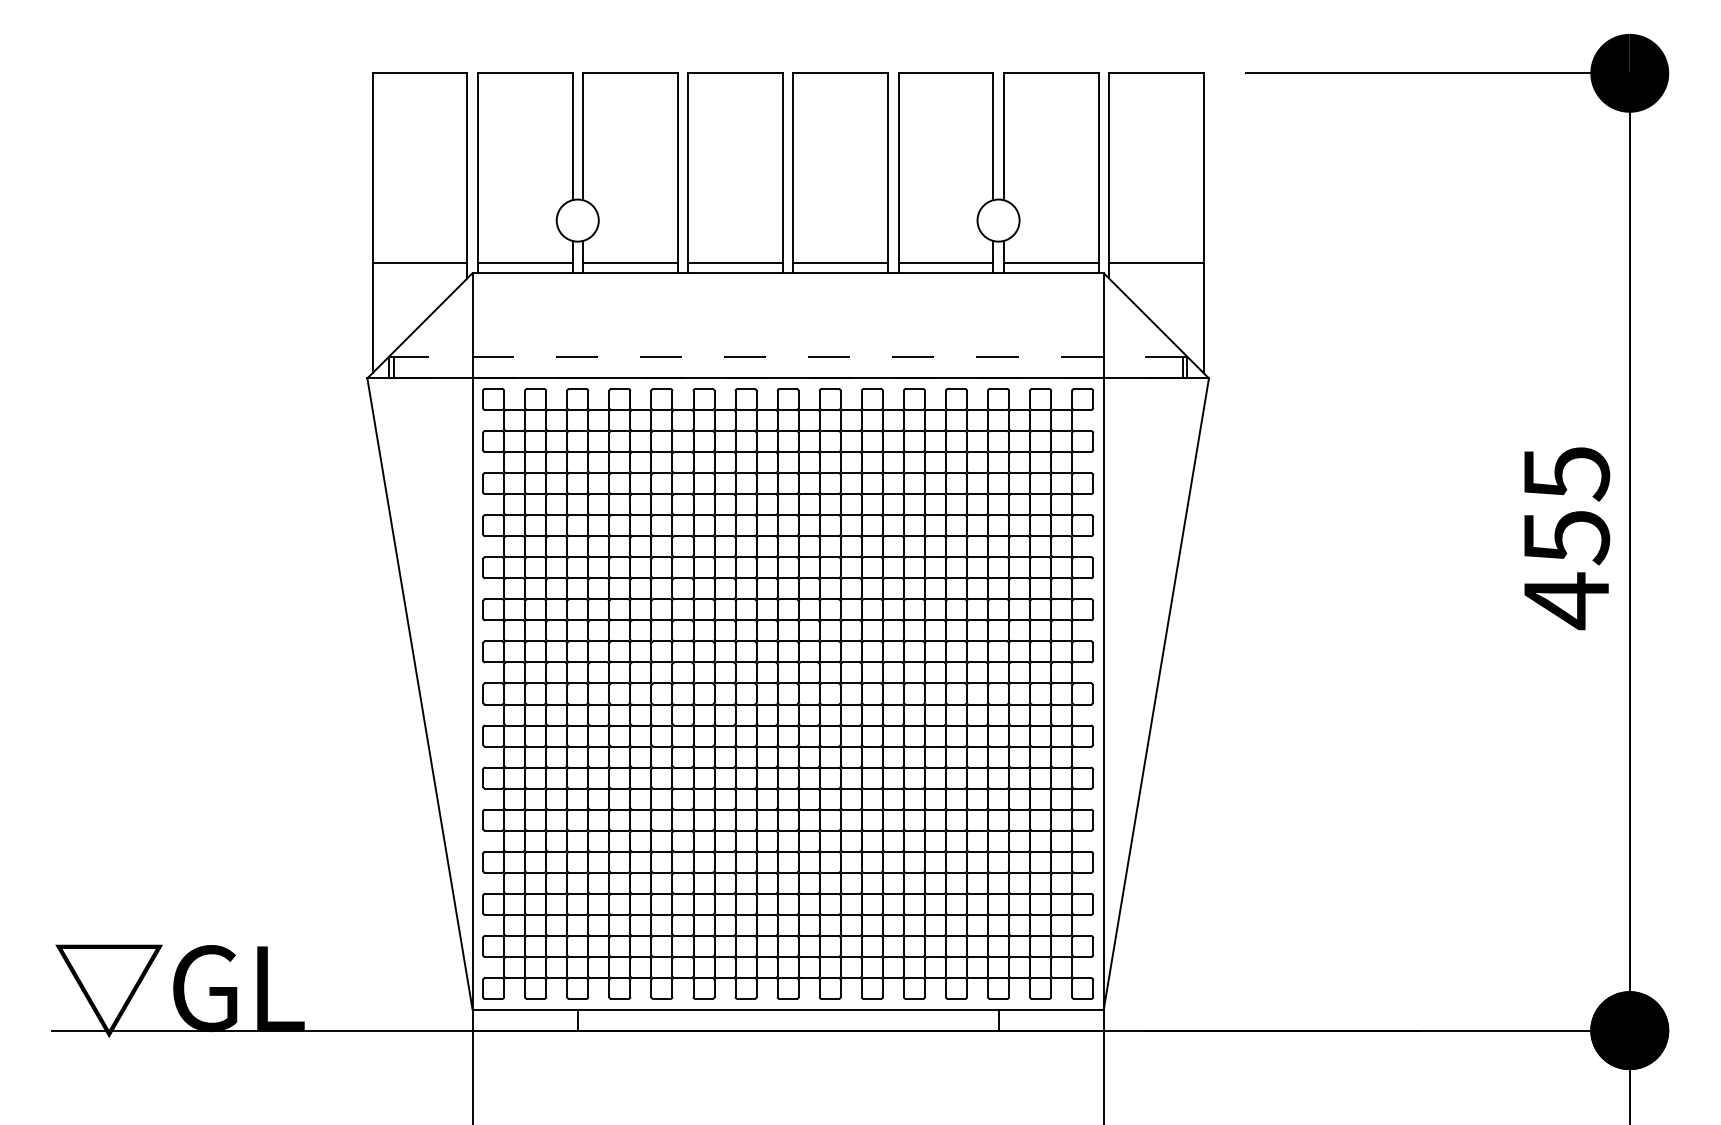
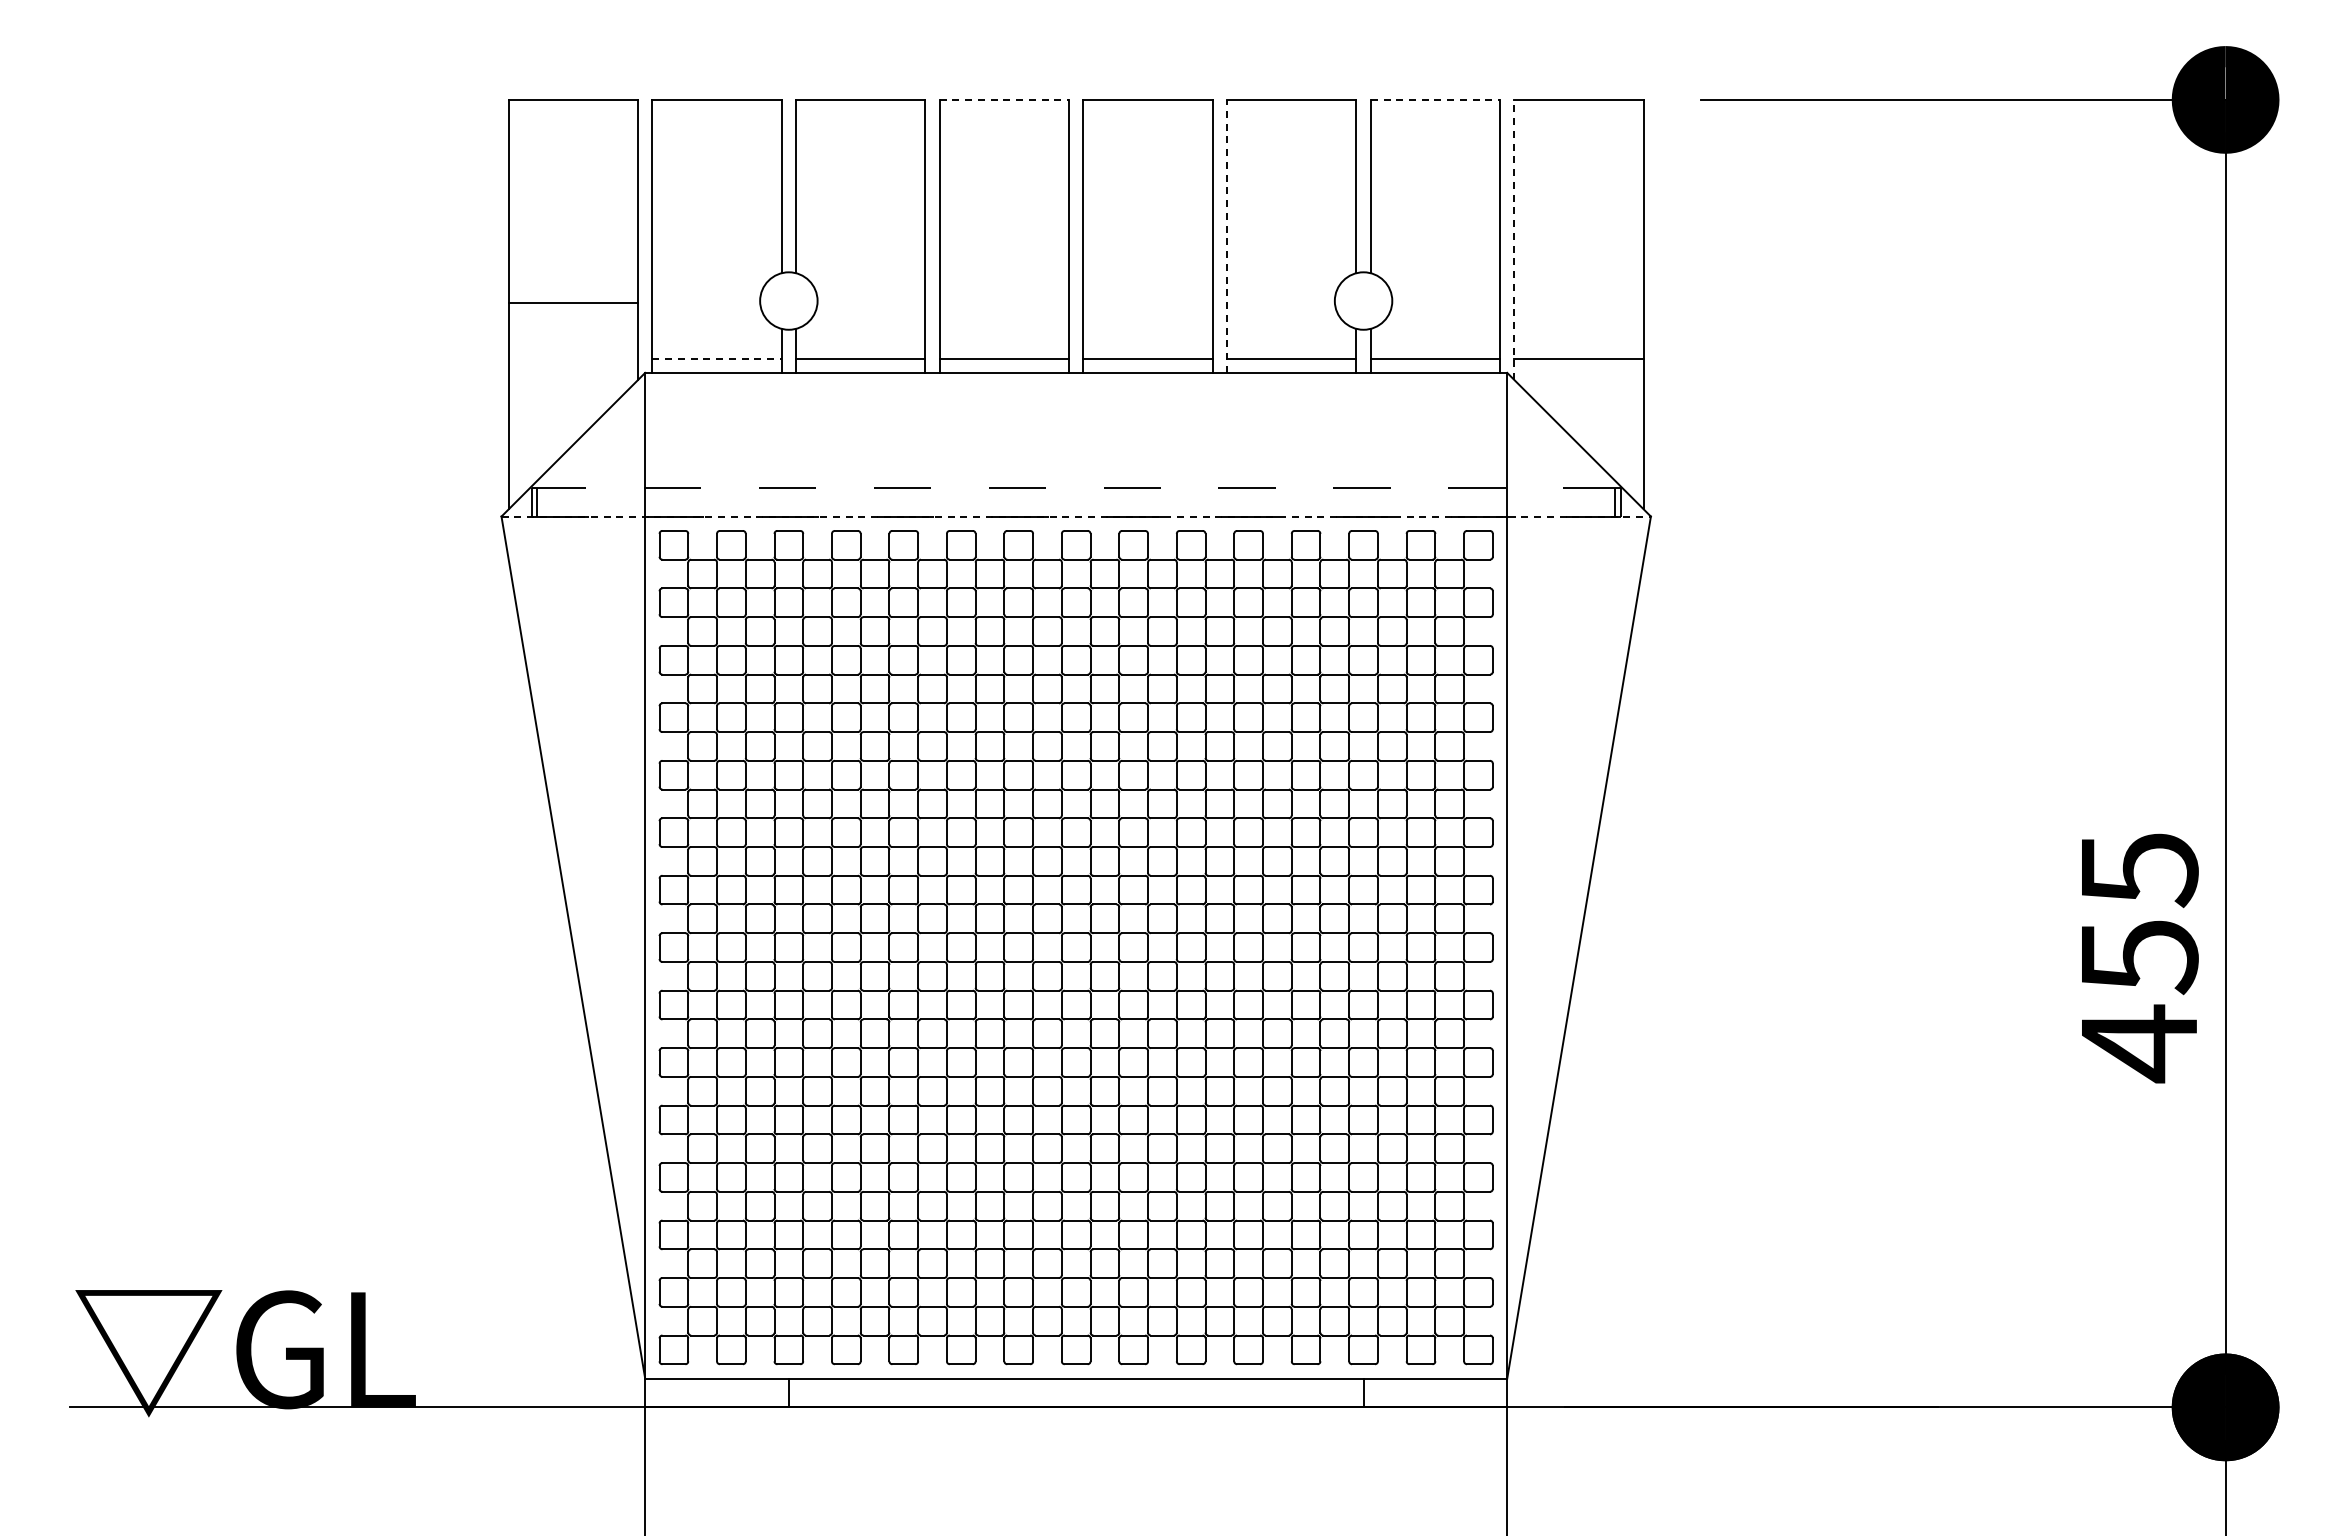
line: (735, 73) -> (1004, 99), solid -> dashed
line: (1051, 73) -> (1435, 99), solid -> dashed
line: (898, 172) -> (1227, 235), solid -> dashed
line: (1109, 175) -> (1514, 239), solid -> dashed
line: (420, 262) -> (573, 302), moved
line: (525, 262) -> (717, 358), solid -> dashed
line: (788, 378) -> (1076, 516), solid -> dashed
text: (1567, 538) -> (2140, 958), moved

